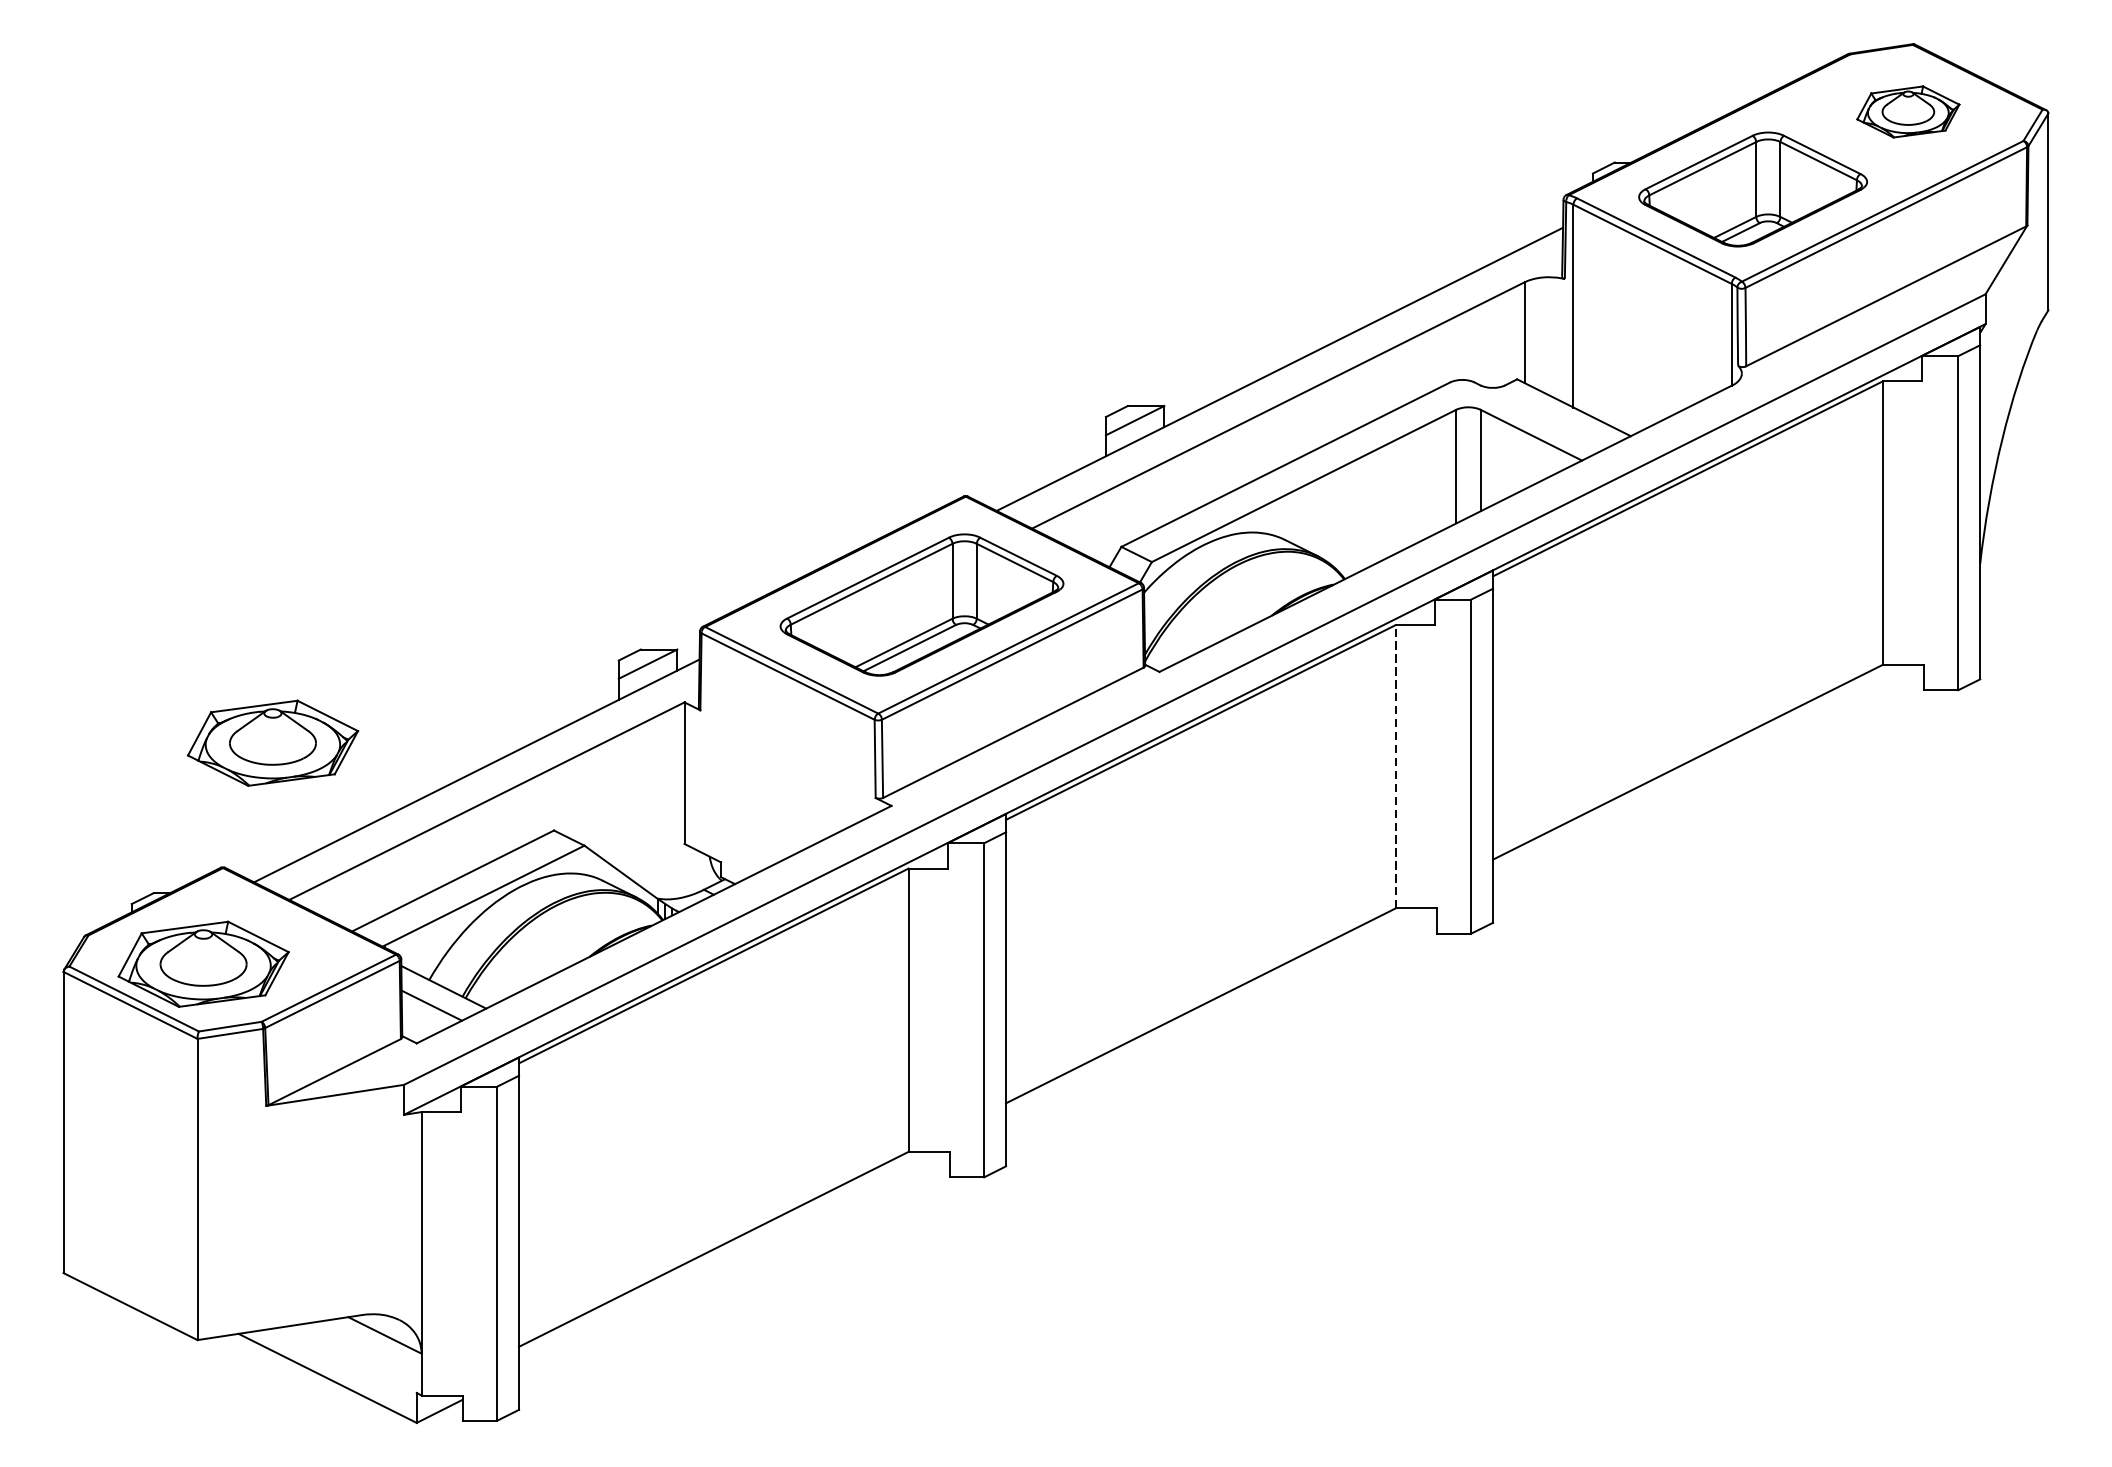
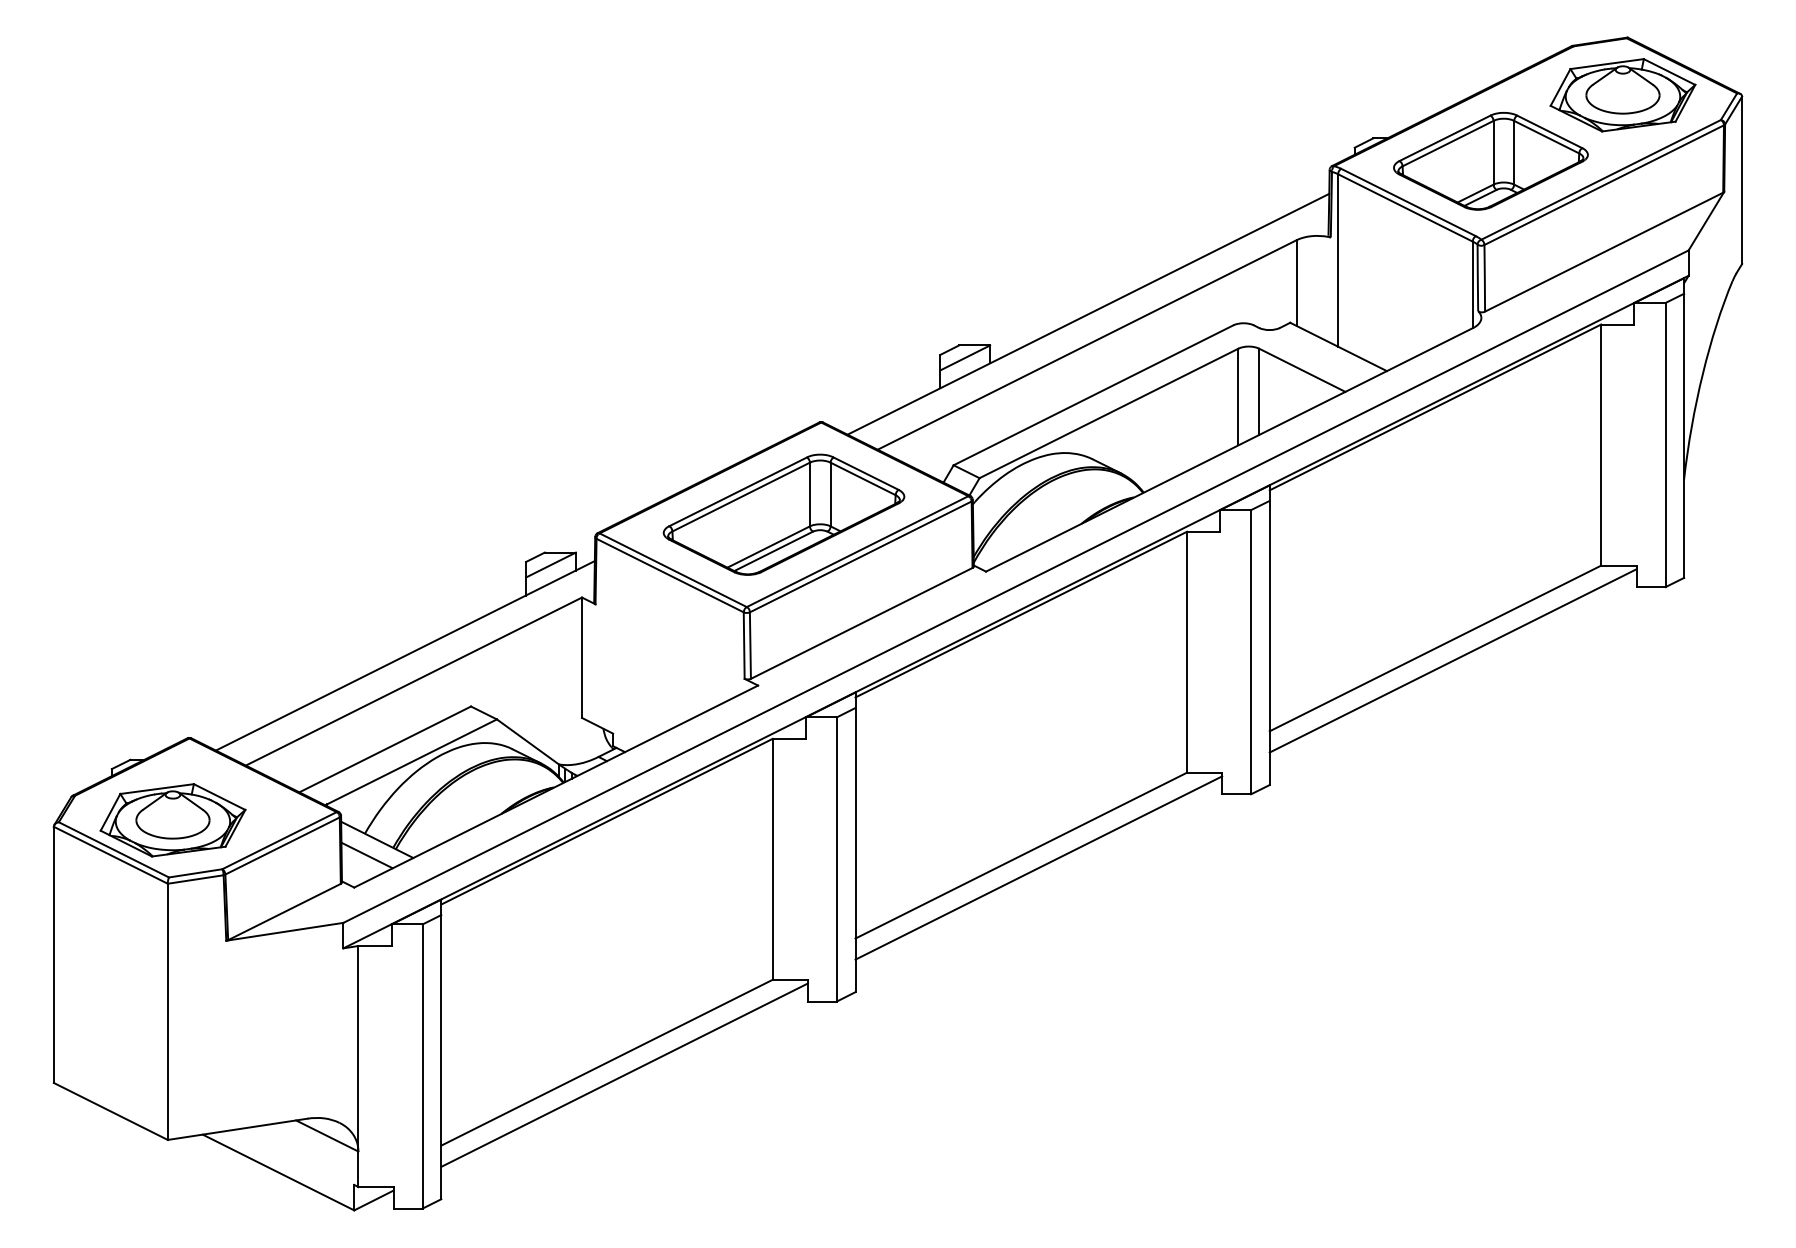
part: (1907, 112) -> (1622, 95), size x1.67
part: (272, 743) -> (231, 632), removed
line: (1395, 765) -> (1186, 651), dashed -> solid
line: (1707, 776) -> (1452, 660), added
line: (1221, 1019) -> (1038, 867), added
line: (734, 1263) -> (624, 1074), added

